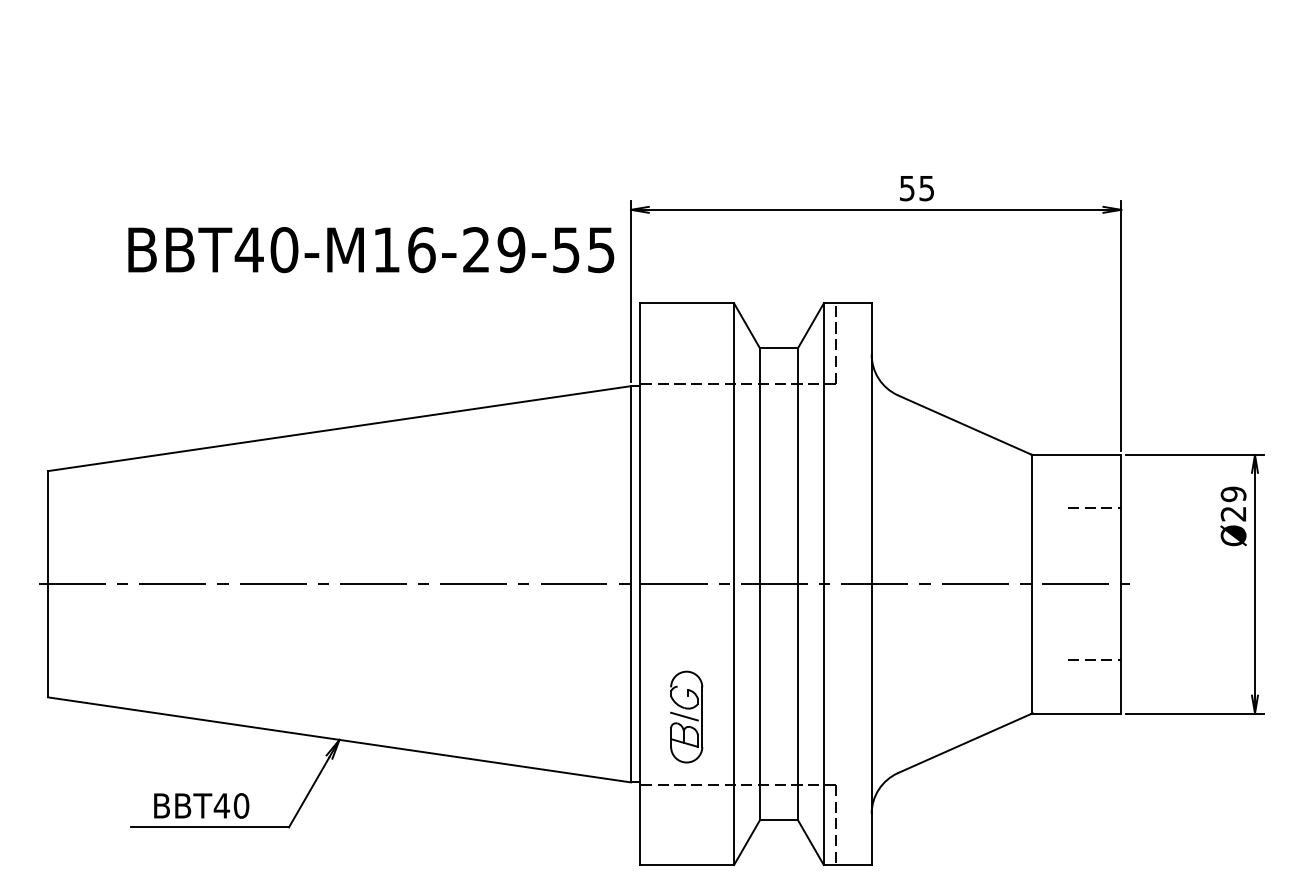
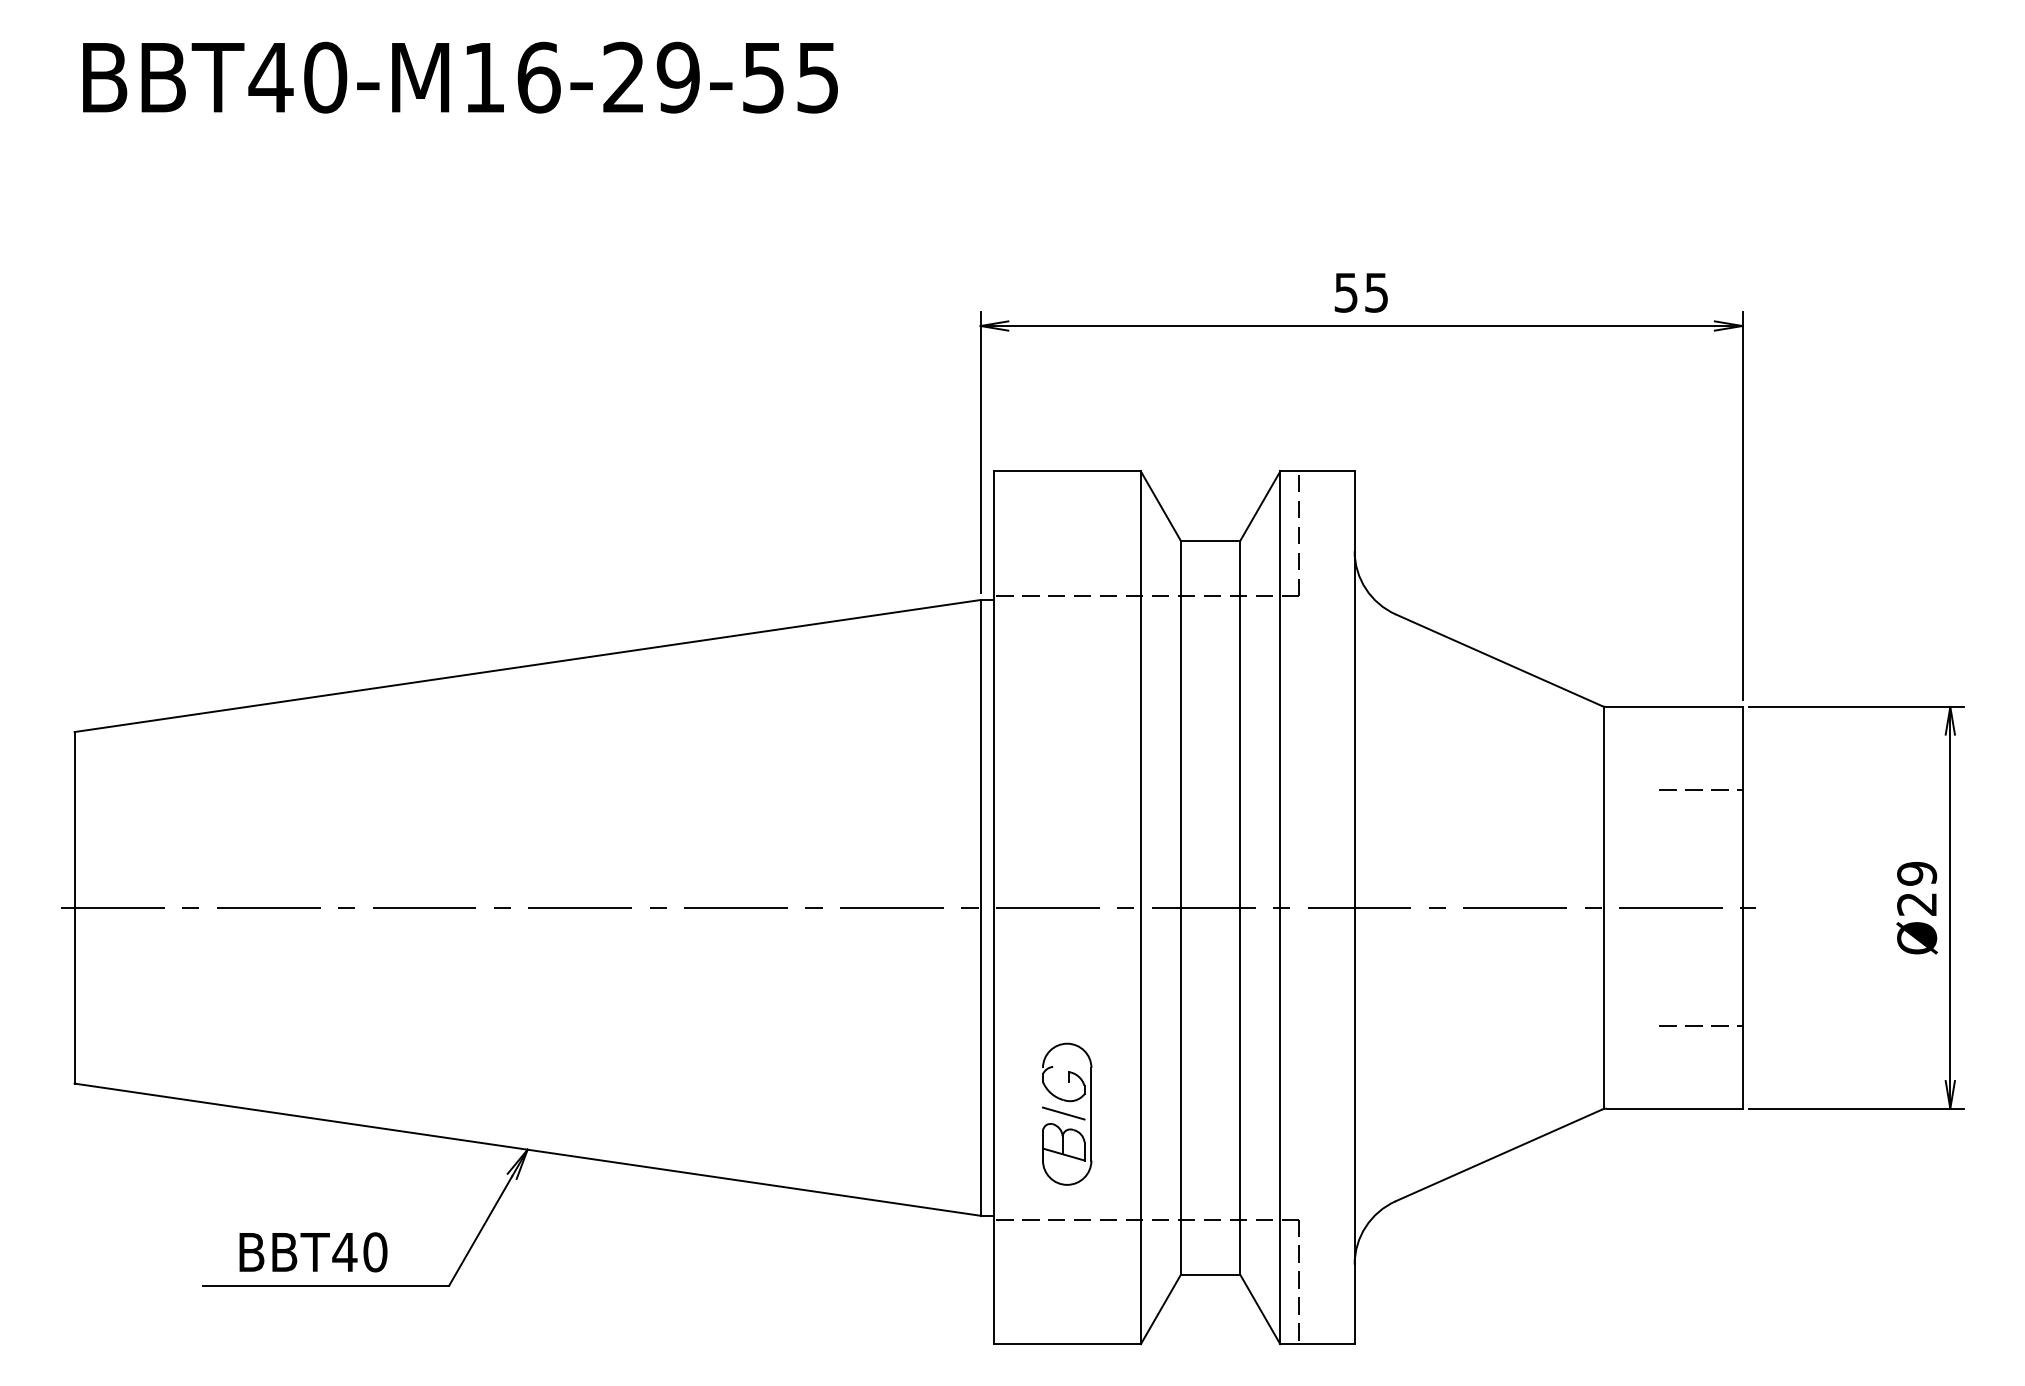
text: (916, 188) -> (1360, 292), moved
text: (371, 250) -> (460, 78), moved
text: (1233, 516) -> (1916, 908), moved

